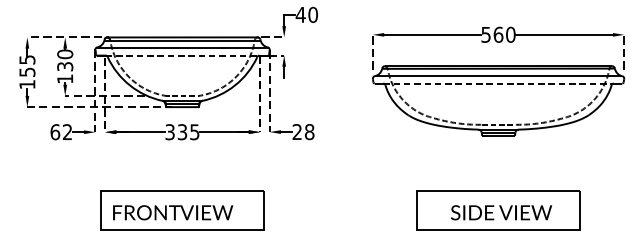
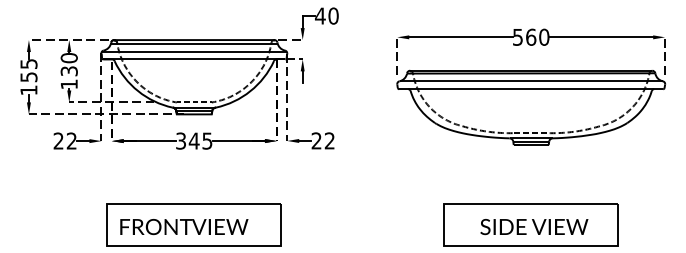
line: (187, 55) -> (199, 59), dashed -> solid
line: (498, 83) -> (531, 89), dashed -> solid
text: (55, 131) -> (58, 140), 62 -> 22
text: (181, 131) -> (193, 140), 335 -> 345
text: (309, 131) -> (329, 140), 28 -> 22

